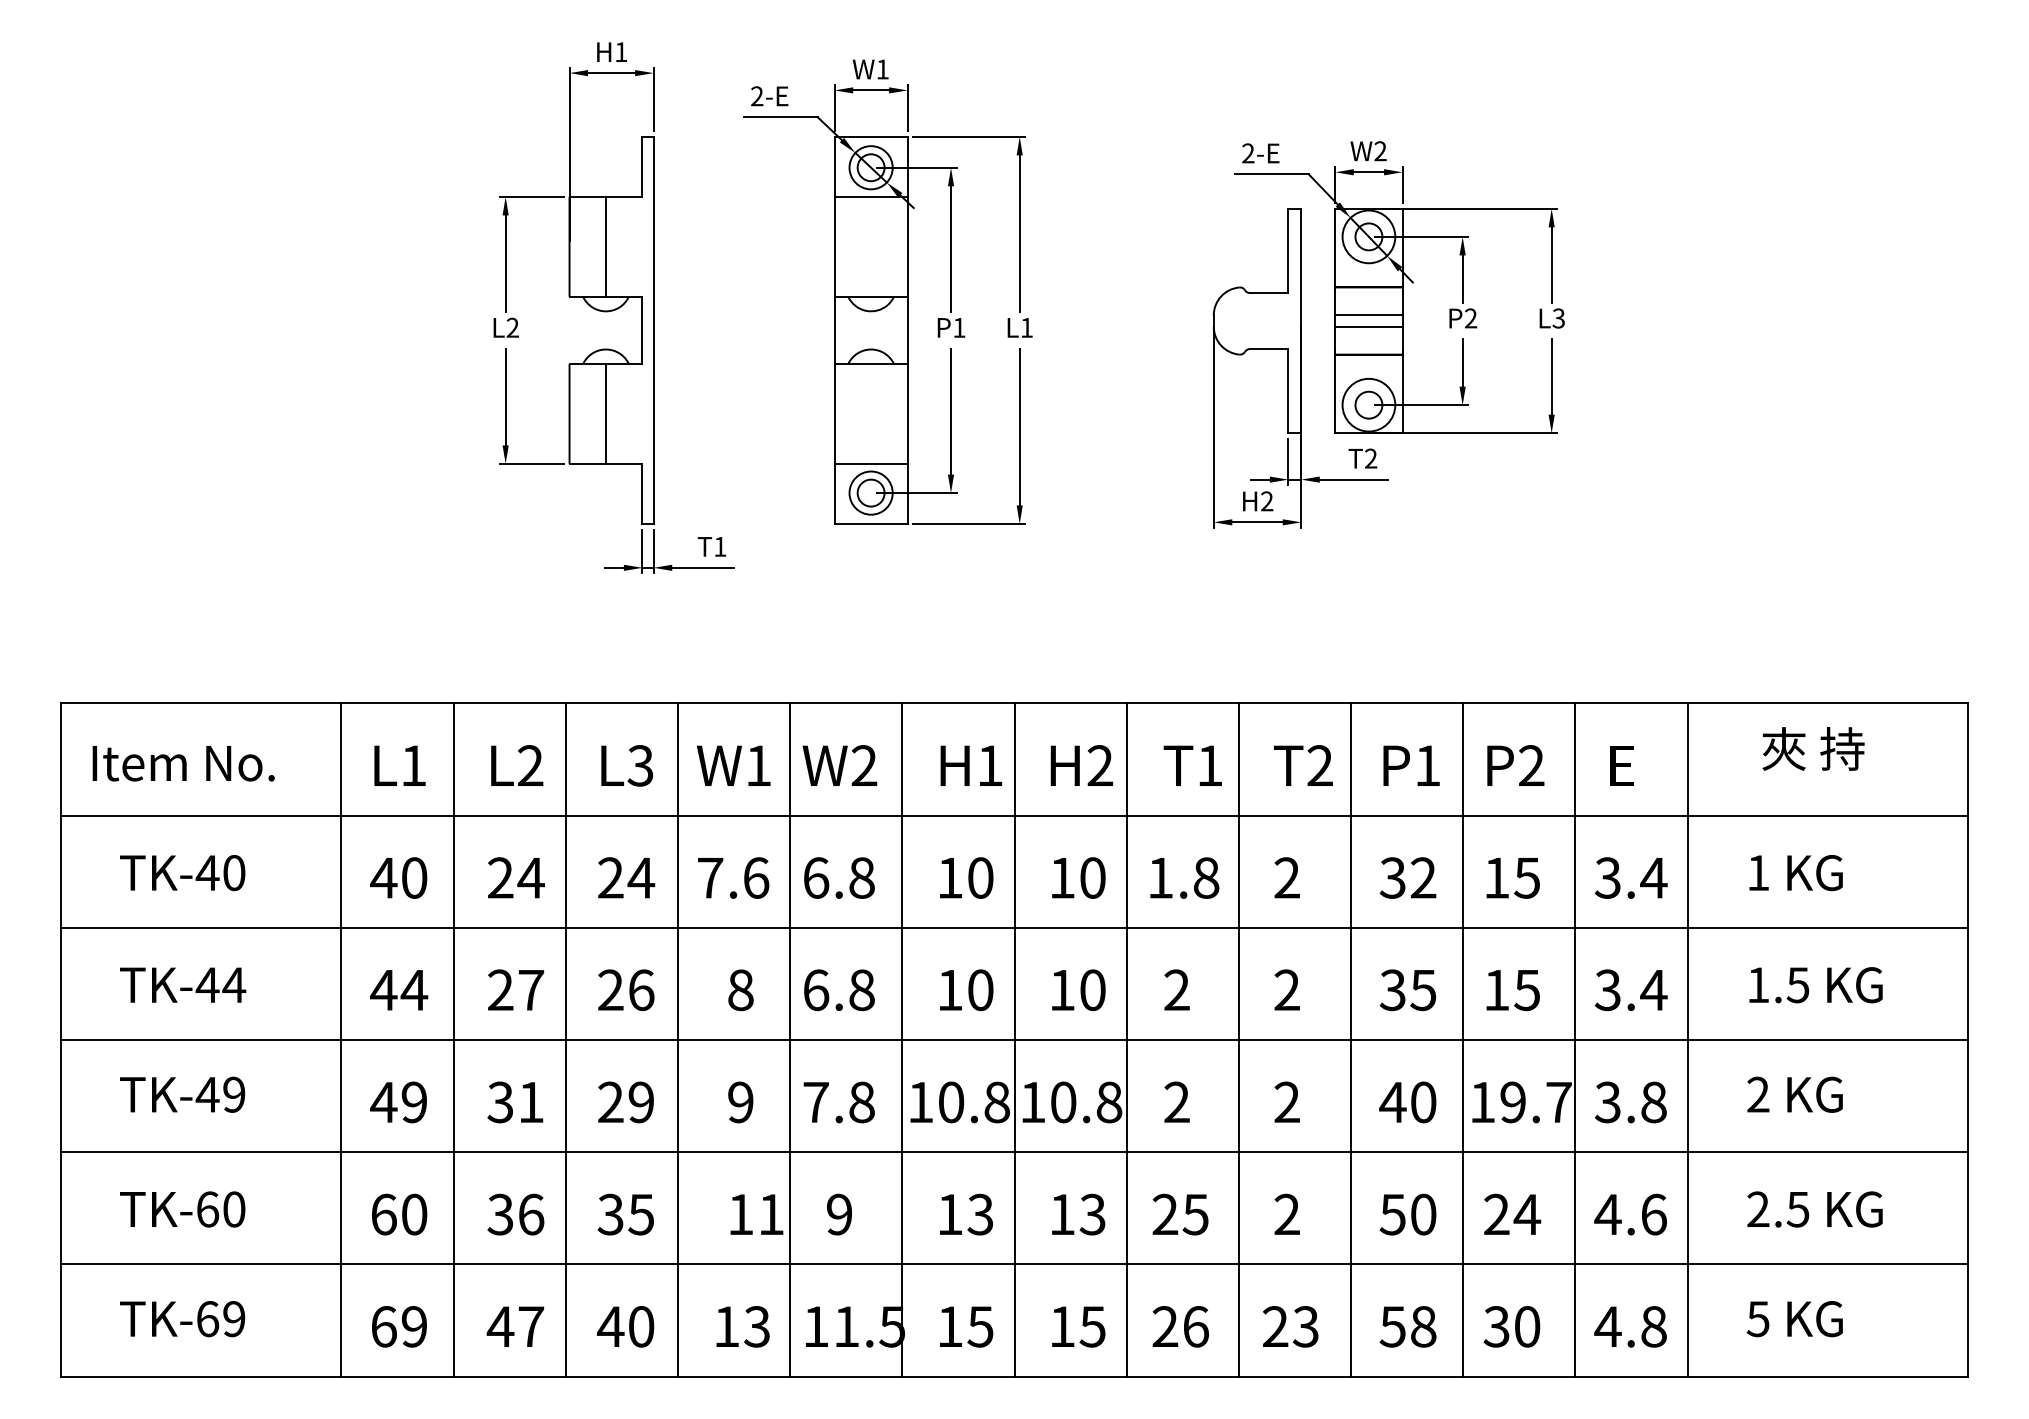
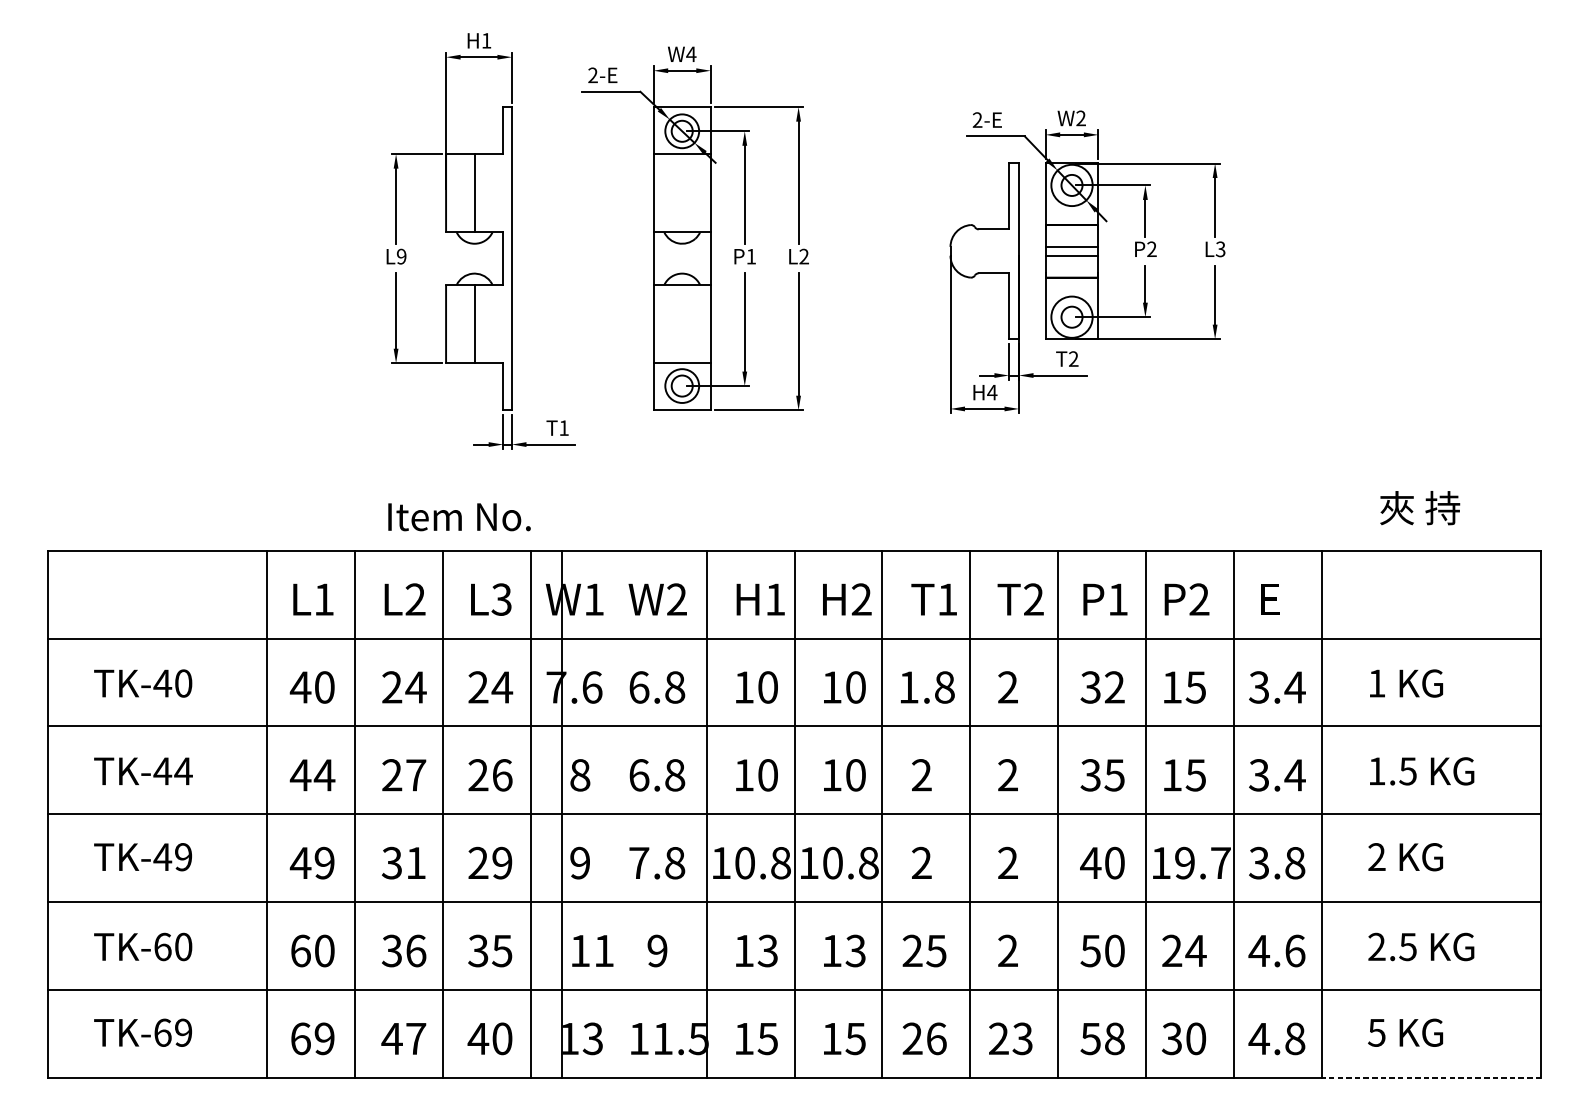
text: (882, 69) -> (691, 54), W1 -> W4
text: (512, 327) -> (401, 256), L2 -> L9
text: (1026, 327) -> (803, 256), L1 -> L2
text: (1266, 501) -> (991, 392), H2 -> H4
text: (1813, 748) -> (1420, 507), moved
text: (183, 763) -> (459, 517), moved
line: (790, 1039) -> (562, 813), moved
line: (1827, 1376) -> (1431, 1077), solid -> dashed

